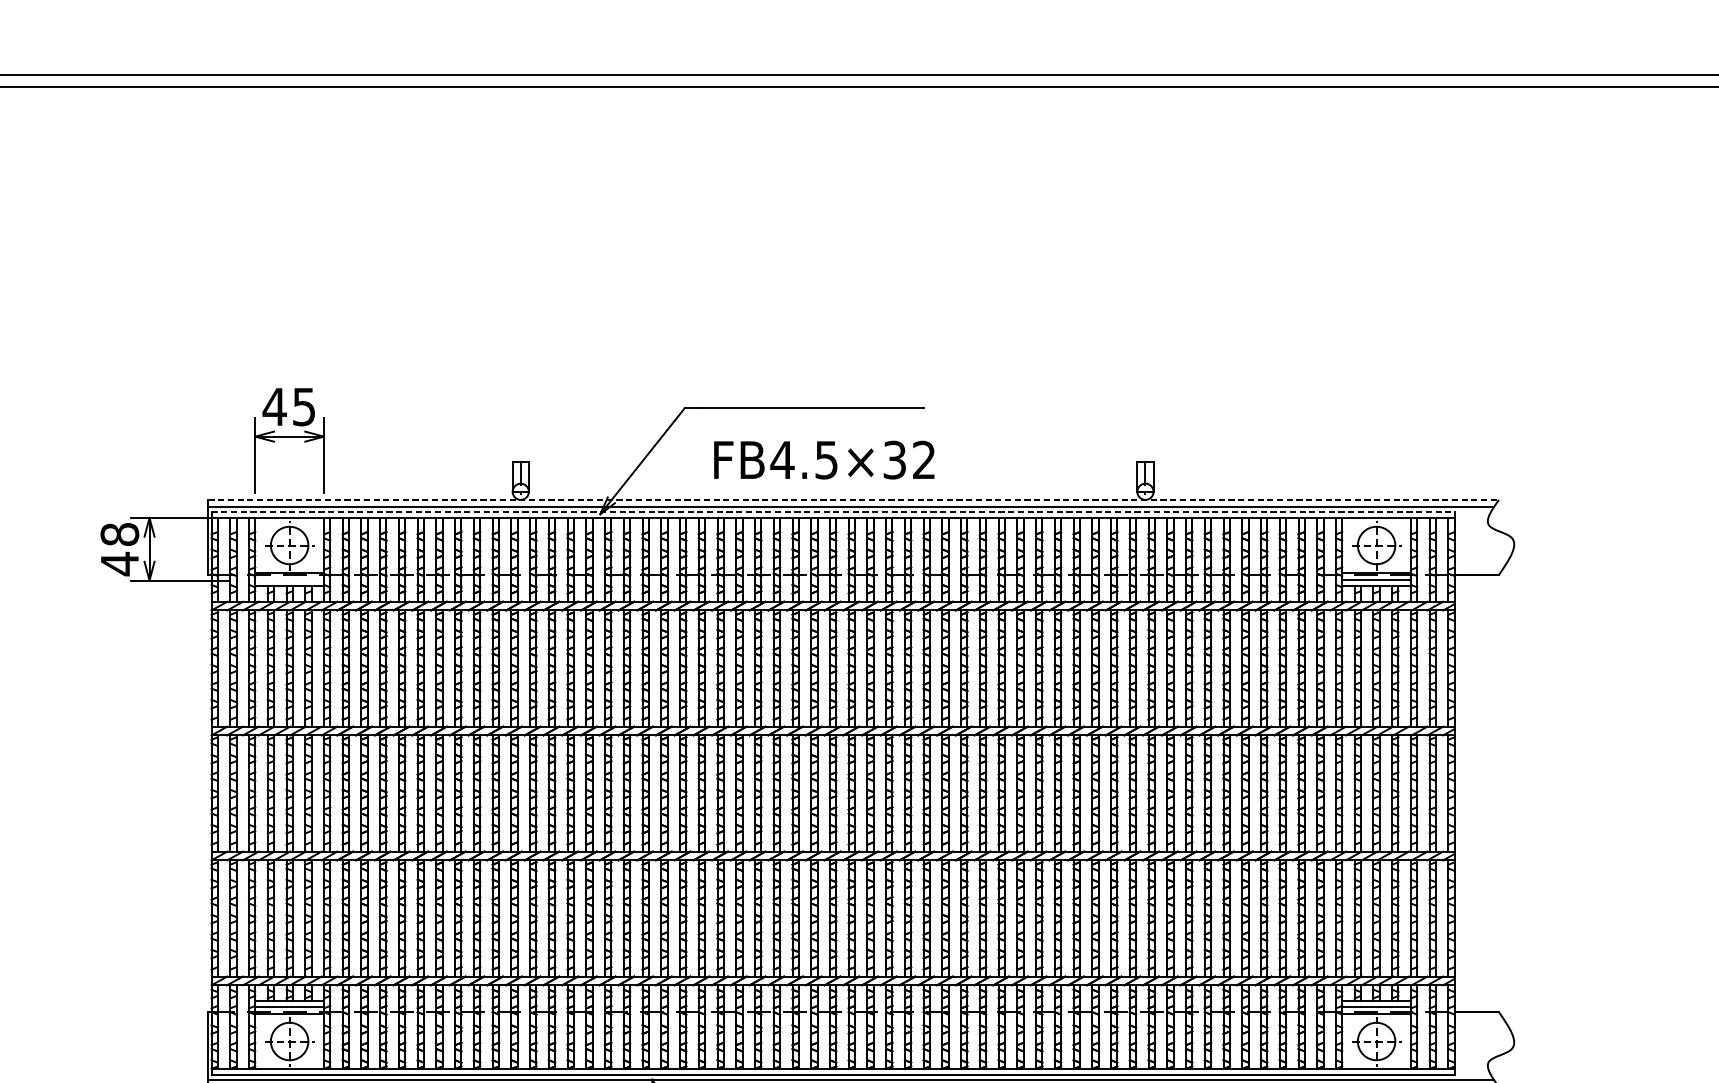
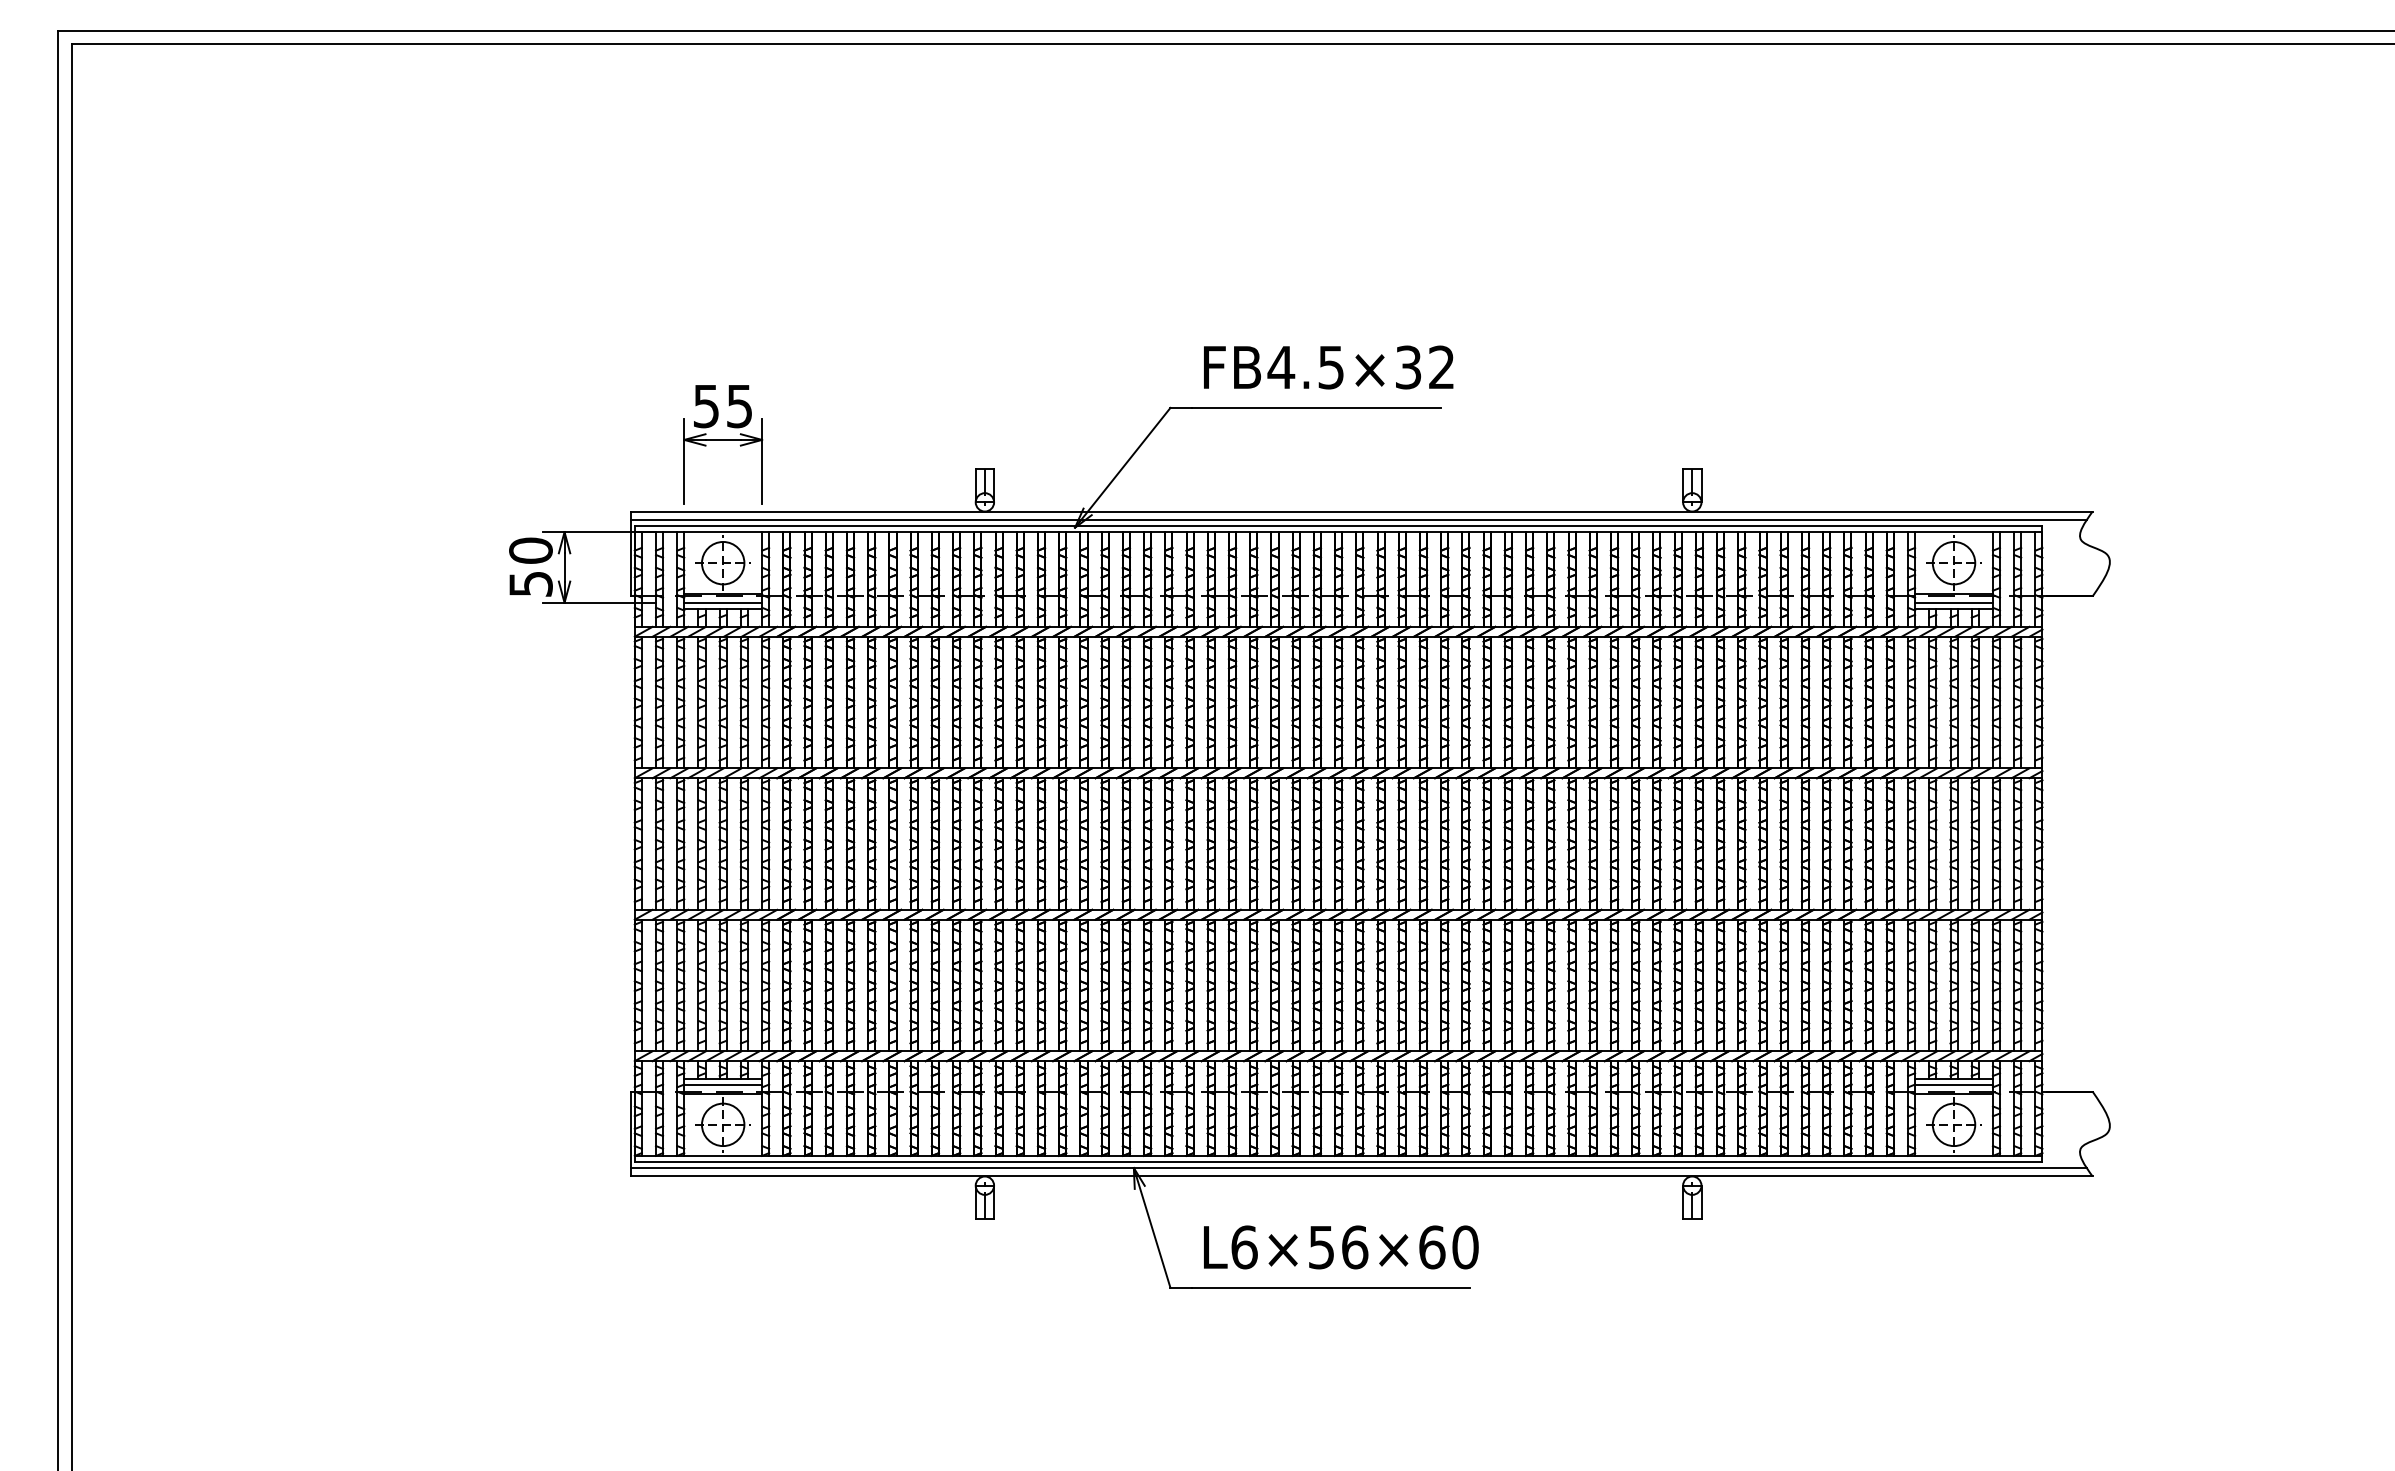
text: (274, 407) -> (706, 406), 45 -> 55
text: (824, 460) -> (1328, 367), moved
line: (853, 499) -> (1361, 511), dashed -> solid
line: (833, 512) -> (1338, 525), dashed -> solid
text: (119, 549) -> (530, 567), 48 -> 50
line: (289, 580) -> (723, 602), added

